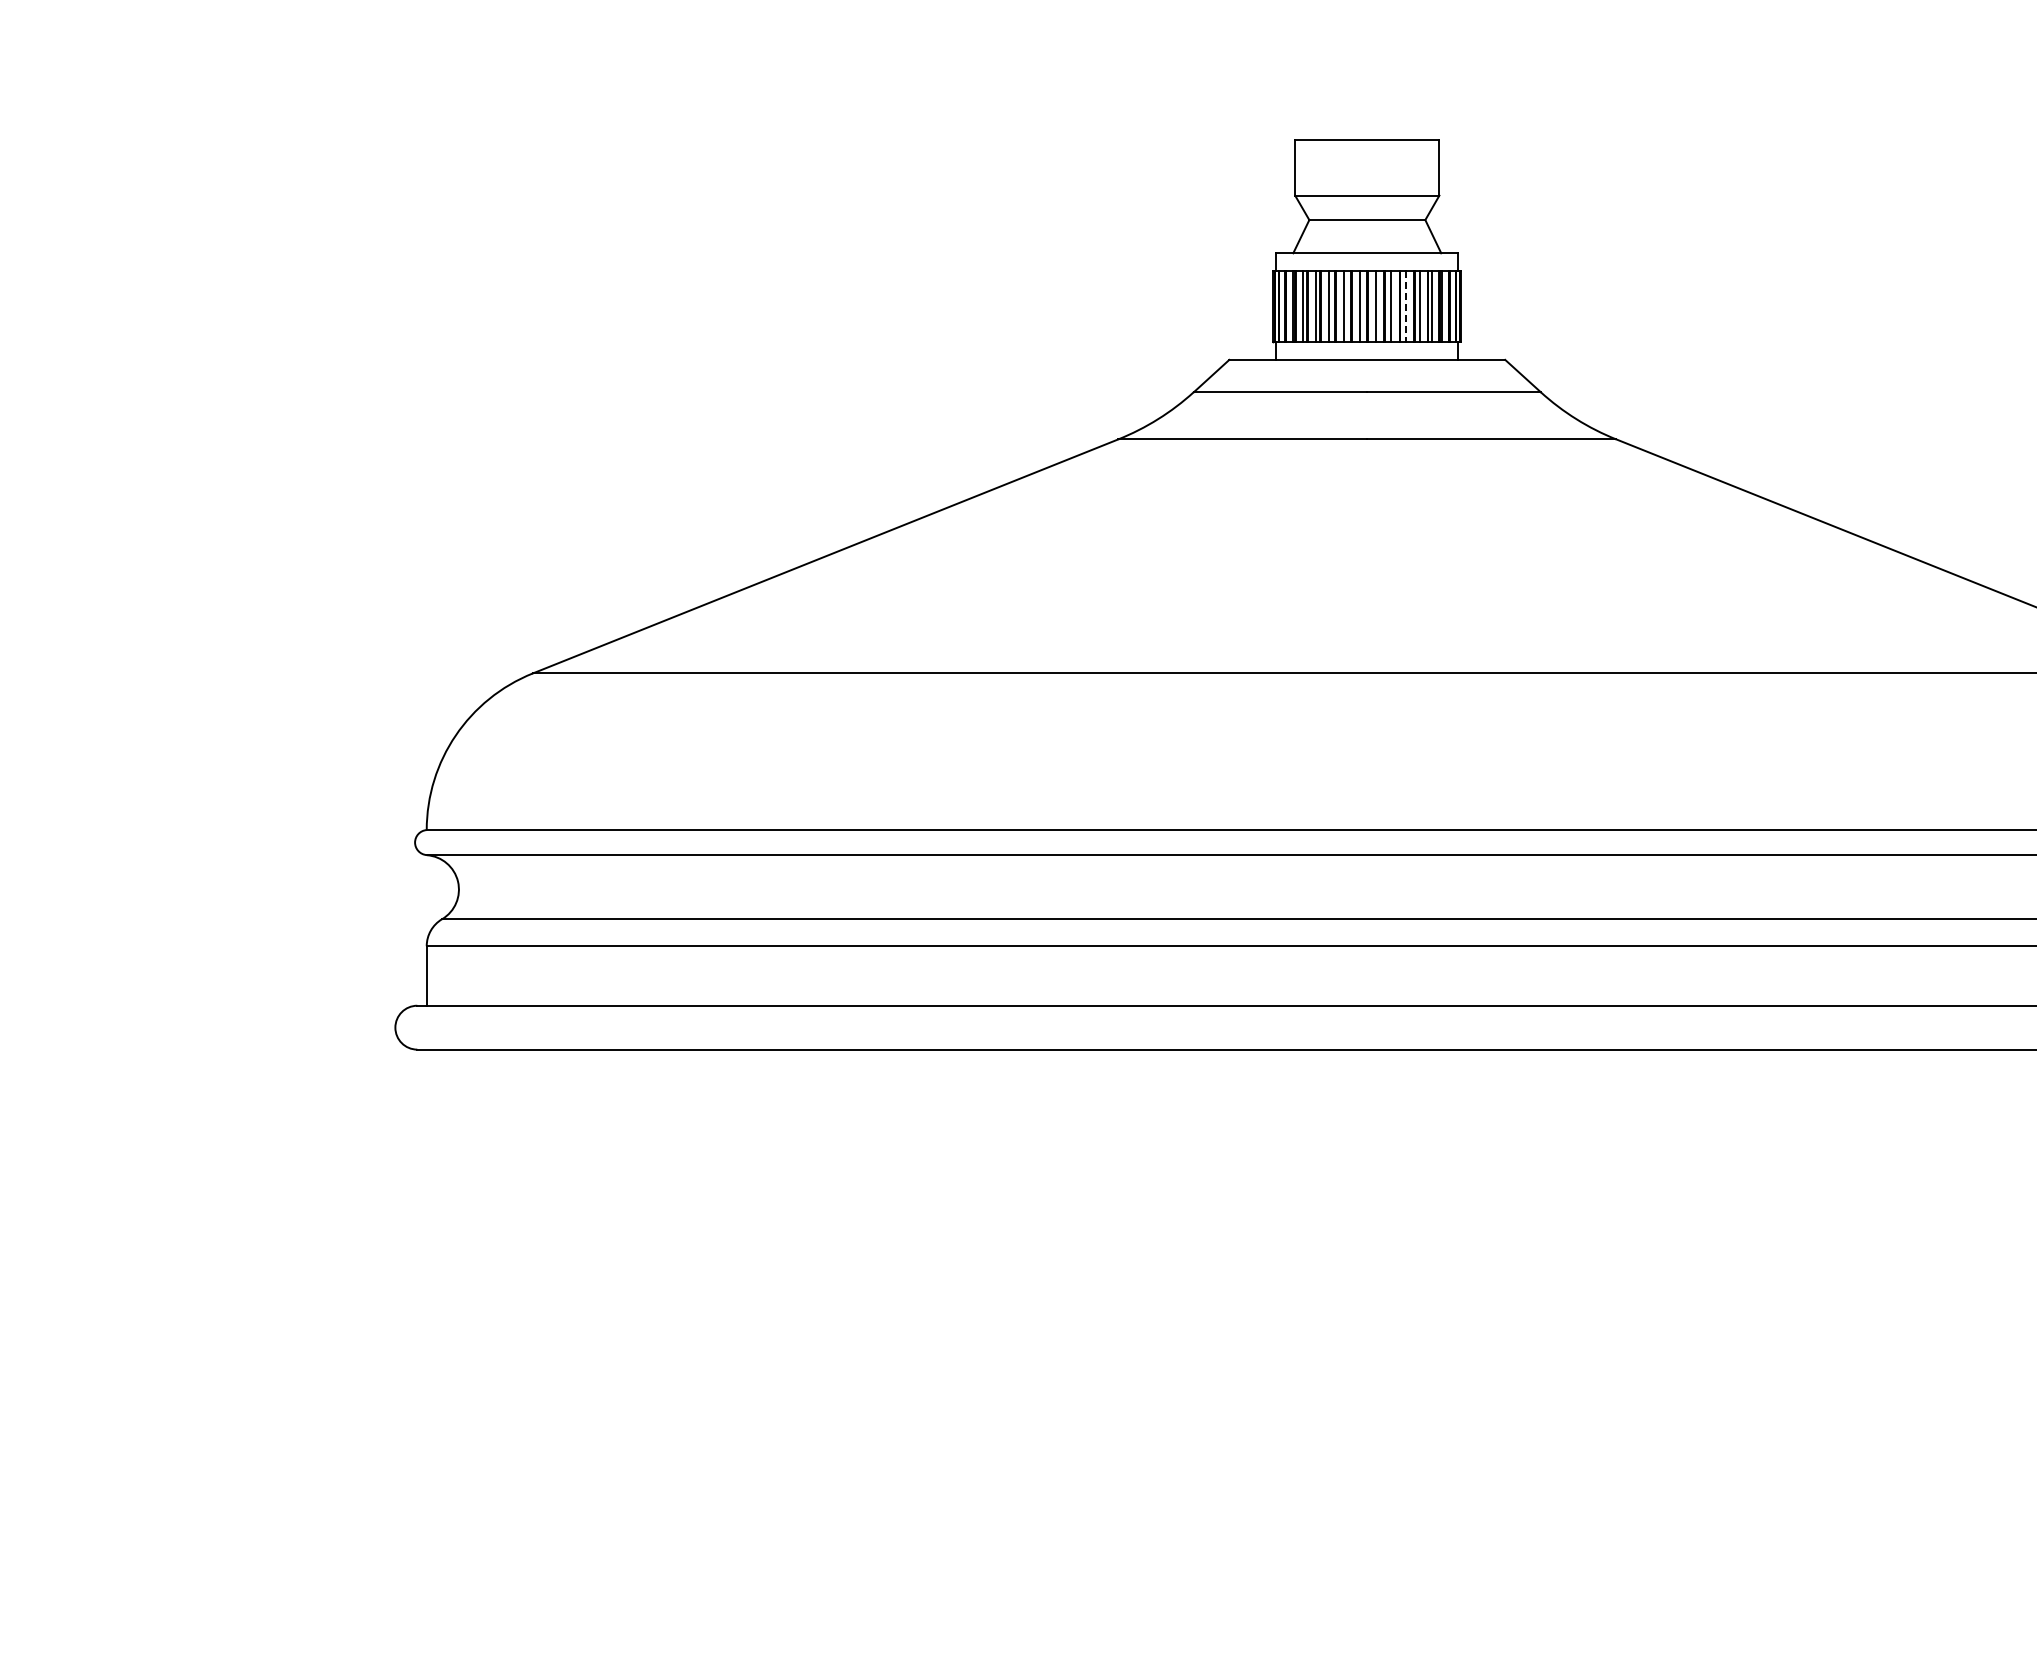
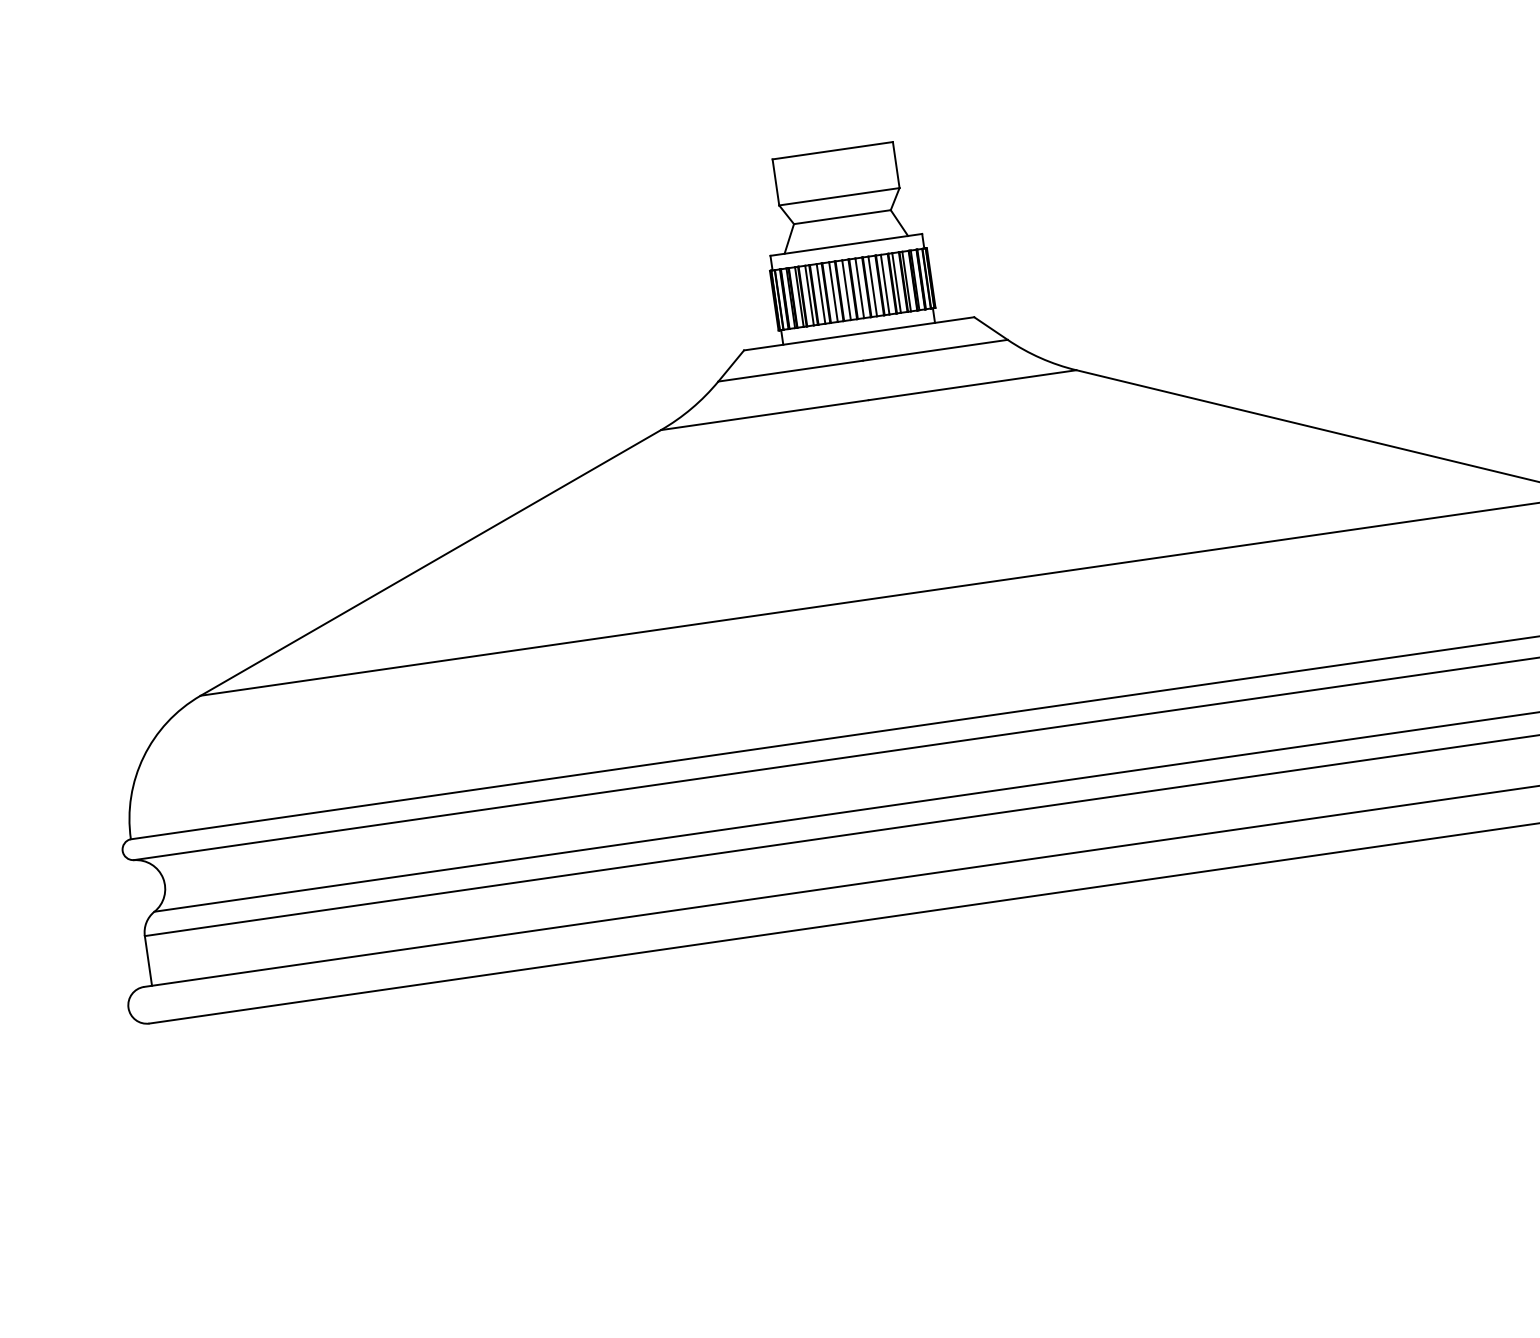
line: (1406, 306) -> (885, 284), dashed -> solid

